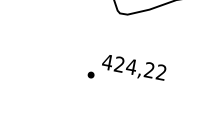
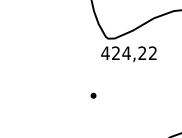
text: (133, 67) -> (128, 53), moved

